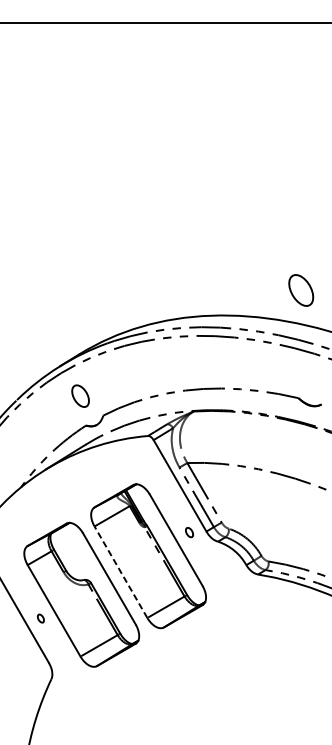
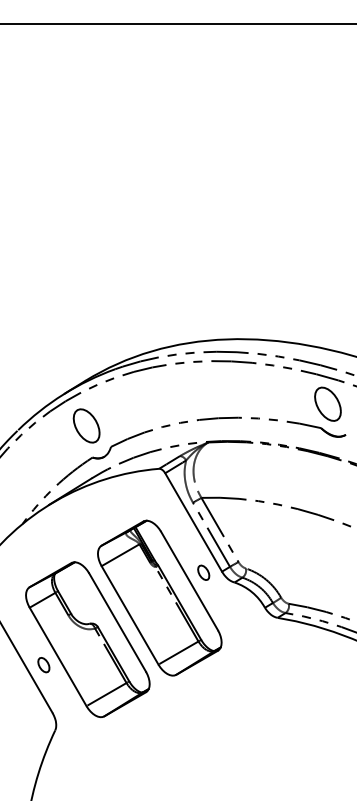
part: (300, 289) -> (327, 403), moved
part: (80, 395) -> (86, 425), size x1.43
part: (189, 532) -> (203, 572), size x1.43
line: (121, 572) -> (130, 615), dashed -> solid
part: (40, 618) -> (43, 665), size x1.67

